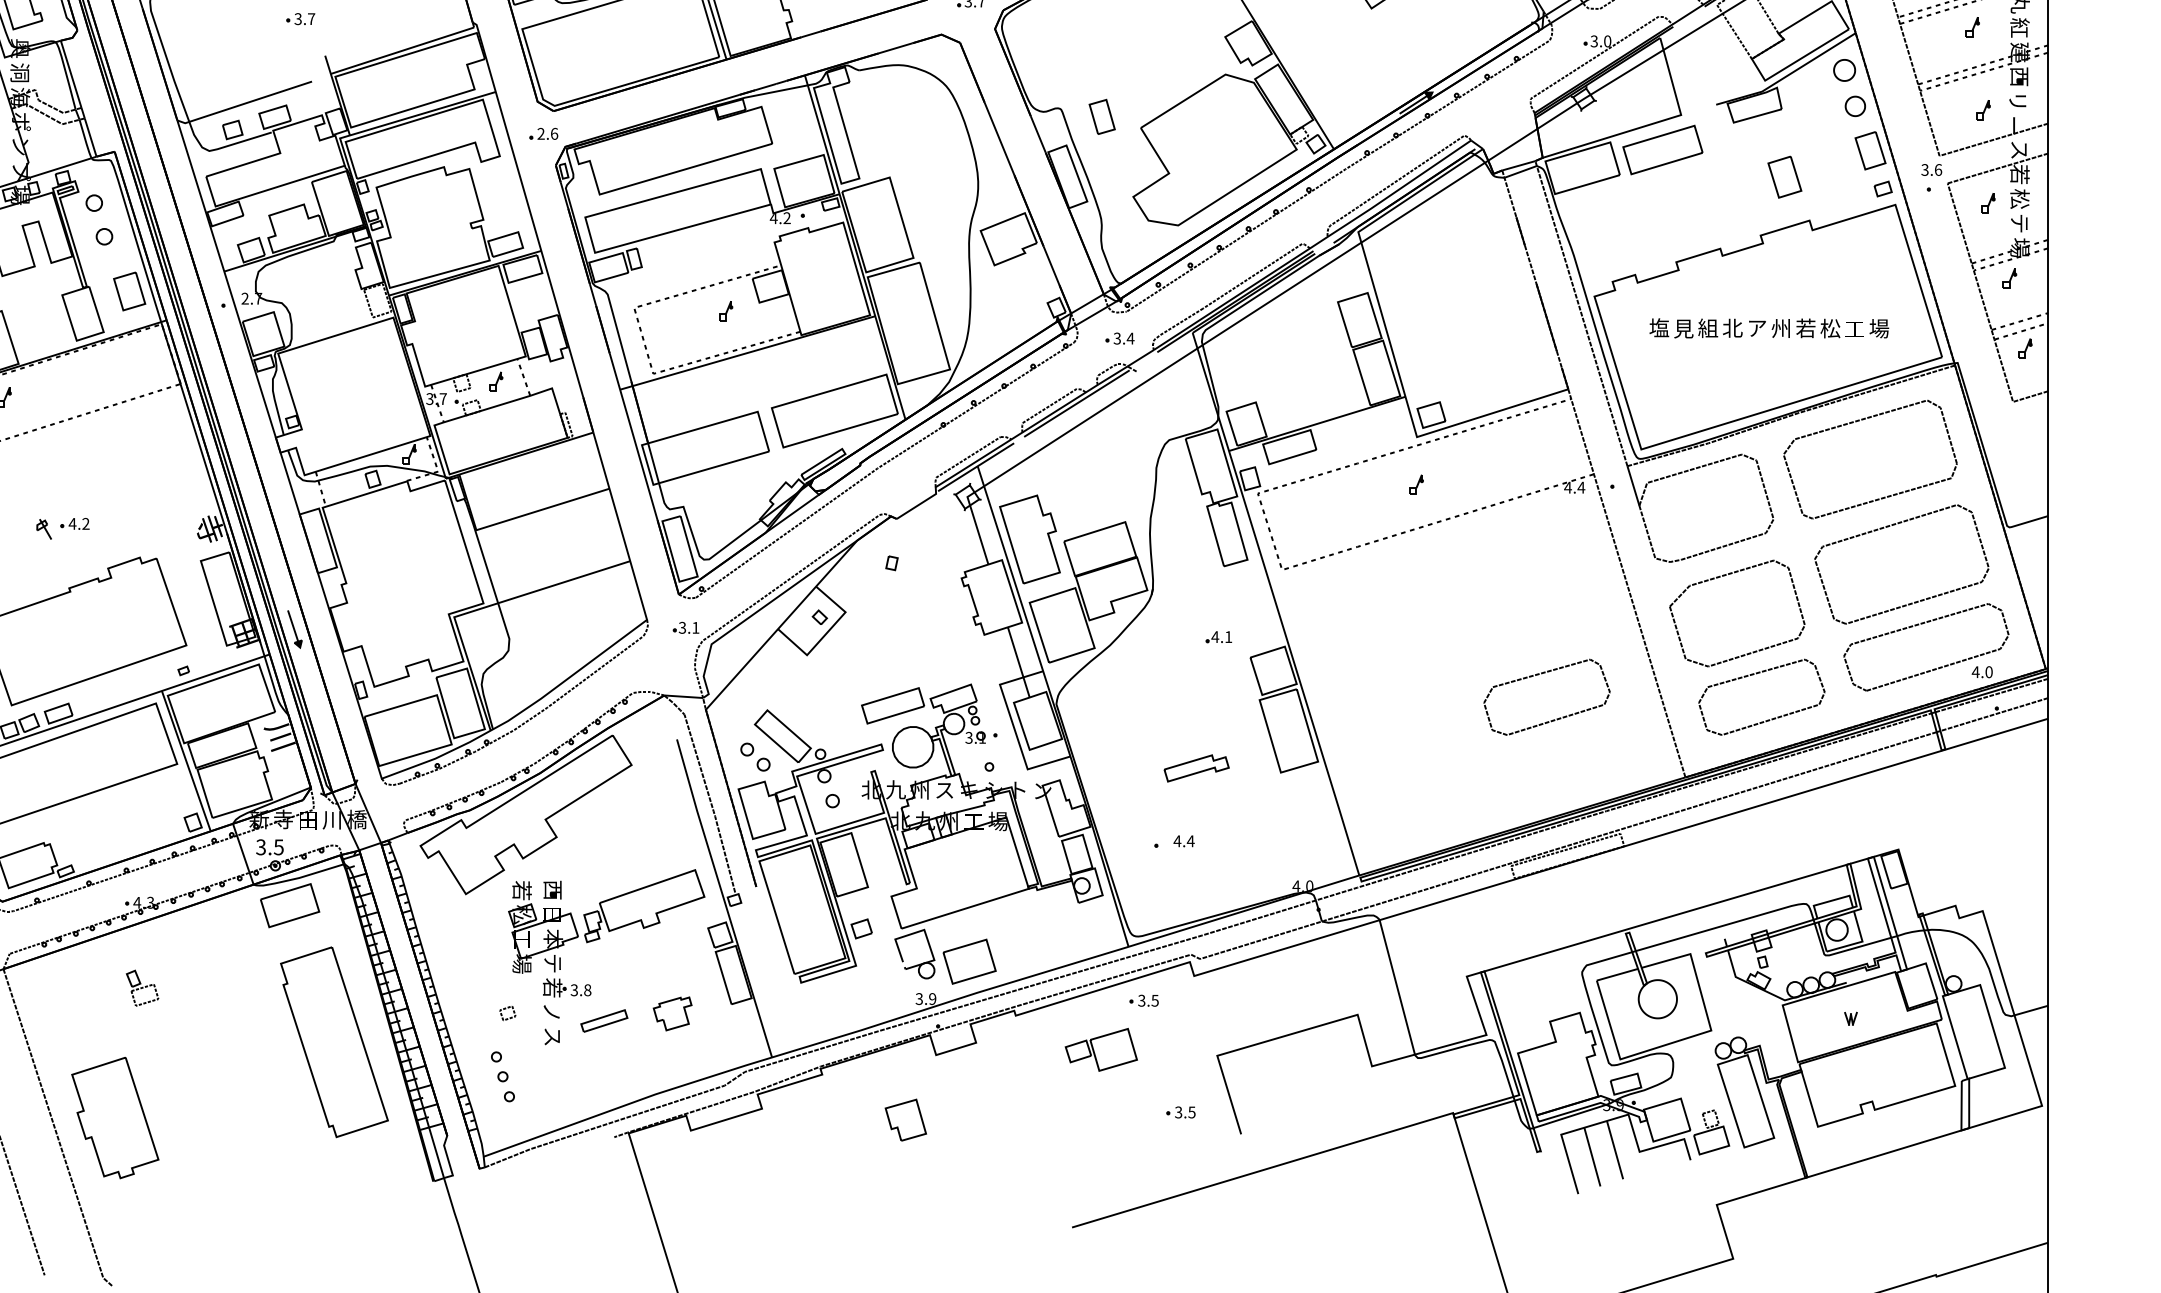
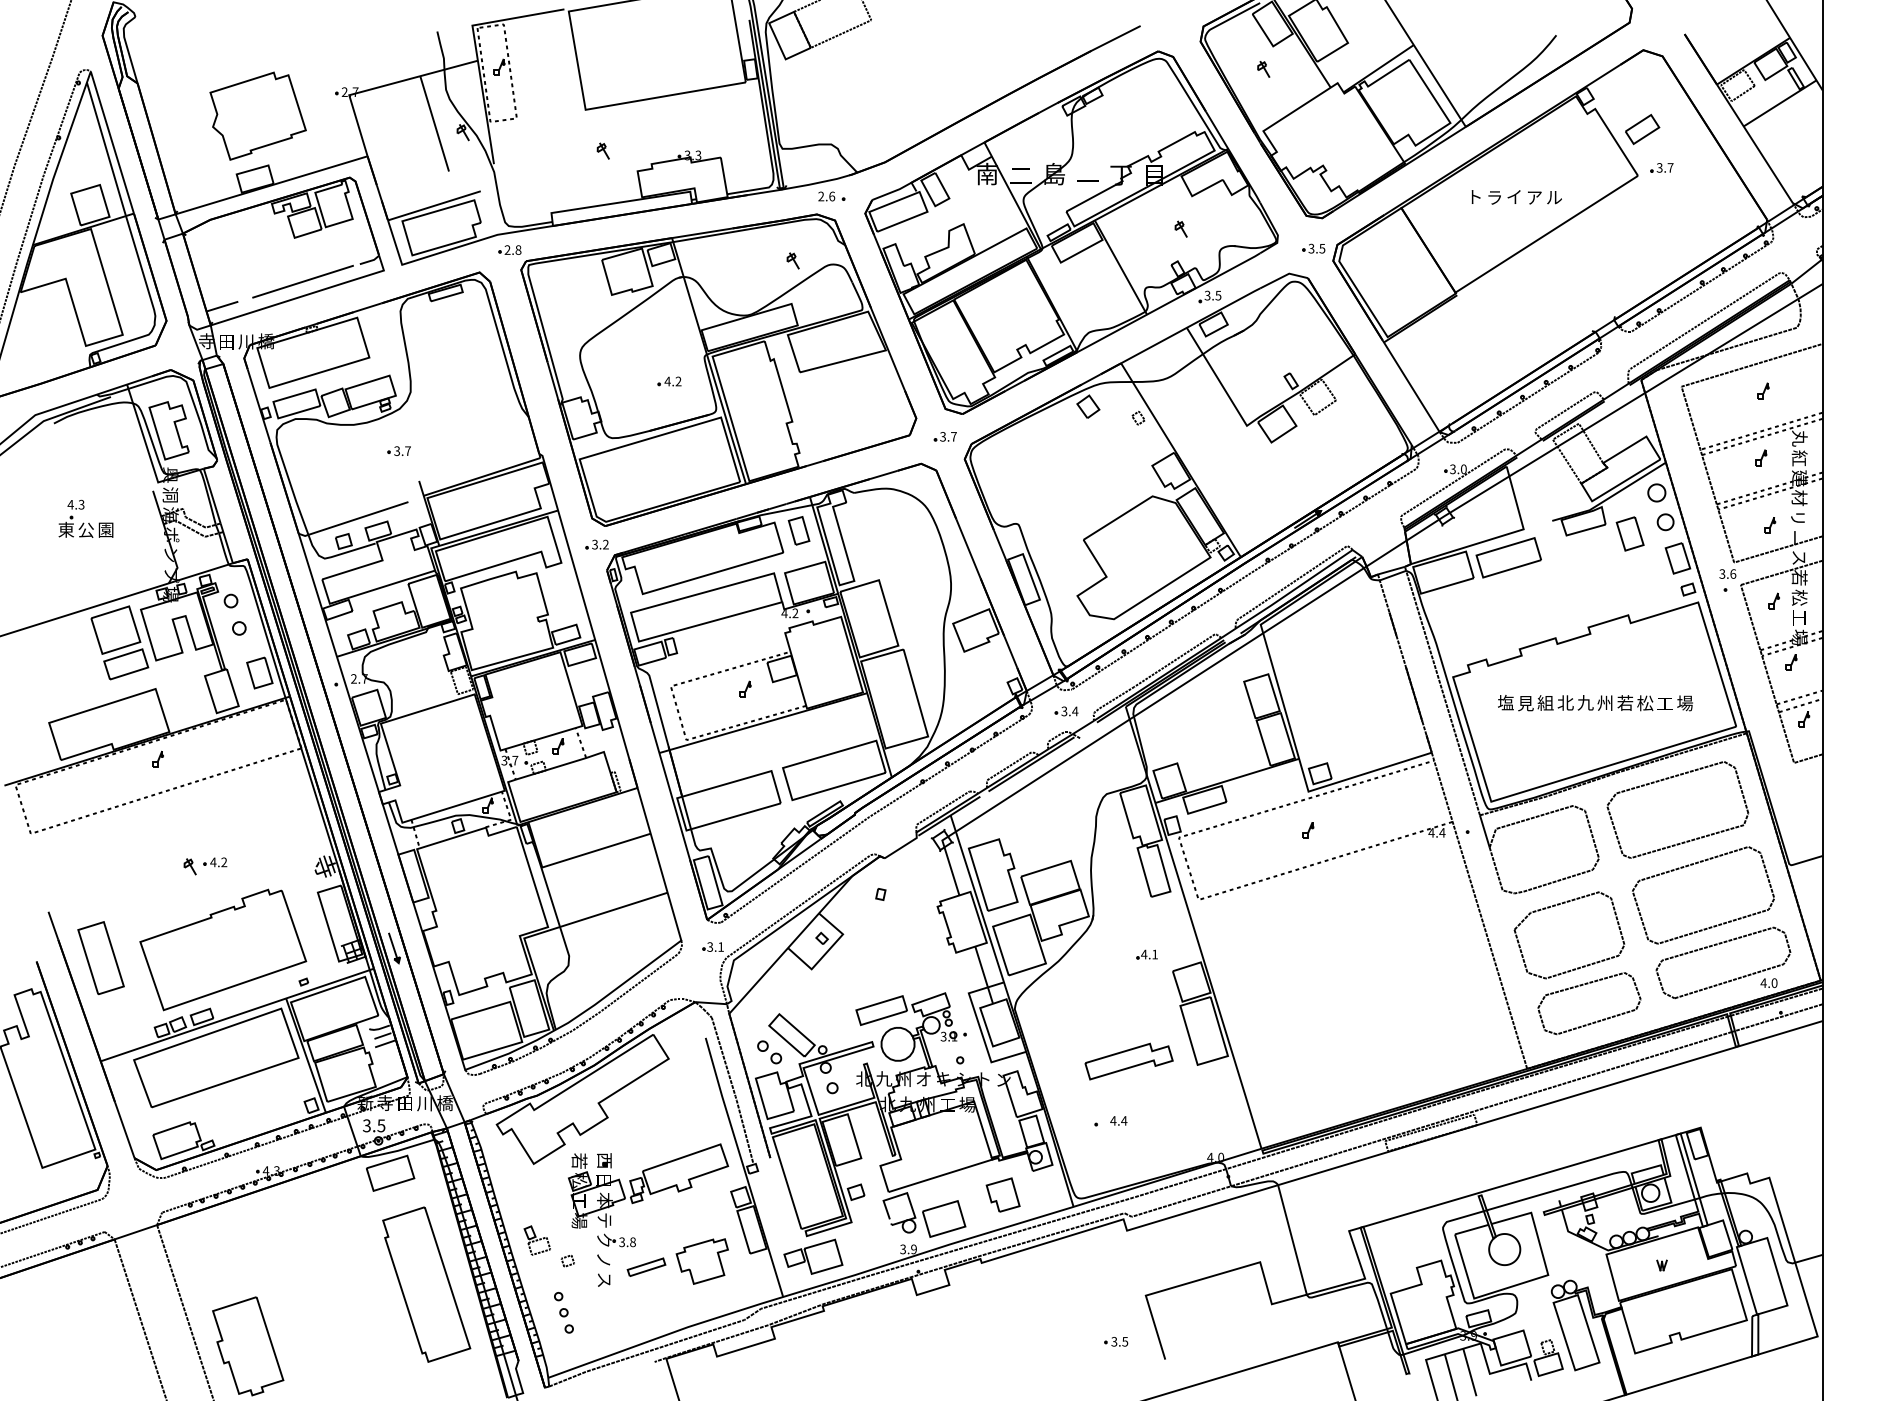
text: (2019, 77) -> (1799, 498), 西 -> 材
part: (1101, 116) -> (798, 530), moved
text: (547, 133) -> (600, 544), 2.6 -> 3.2
part: (1784, 176) -> (1629, 533), moved
text: (2018, 223) -> (1798, 617), テ -> 工
text: (1757, 327) -> (1585, 702), ア -> 九
part: (1553, 719) -> (1419, 1021), removed
part: (1196, 768) -> (1128, 1061), size x1.67
text: (944, 790) -> (923, 1079), ス -> オ
part: (141, 988) -> (536, 1240), moved
text: (552, 988) -> (604, 1240), 若 -> ク
part: (1144, 1000) -> (1086, 1250), removed
part: (671, 1013) -> (701, 1261), size x1.67
part: (1101, 1049) -> (813, 1256), moved
part: (905, 1119) -> (1002, 1194), moved

